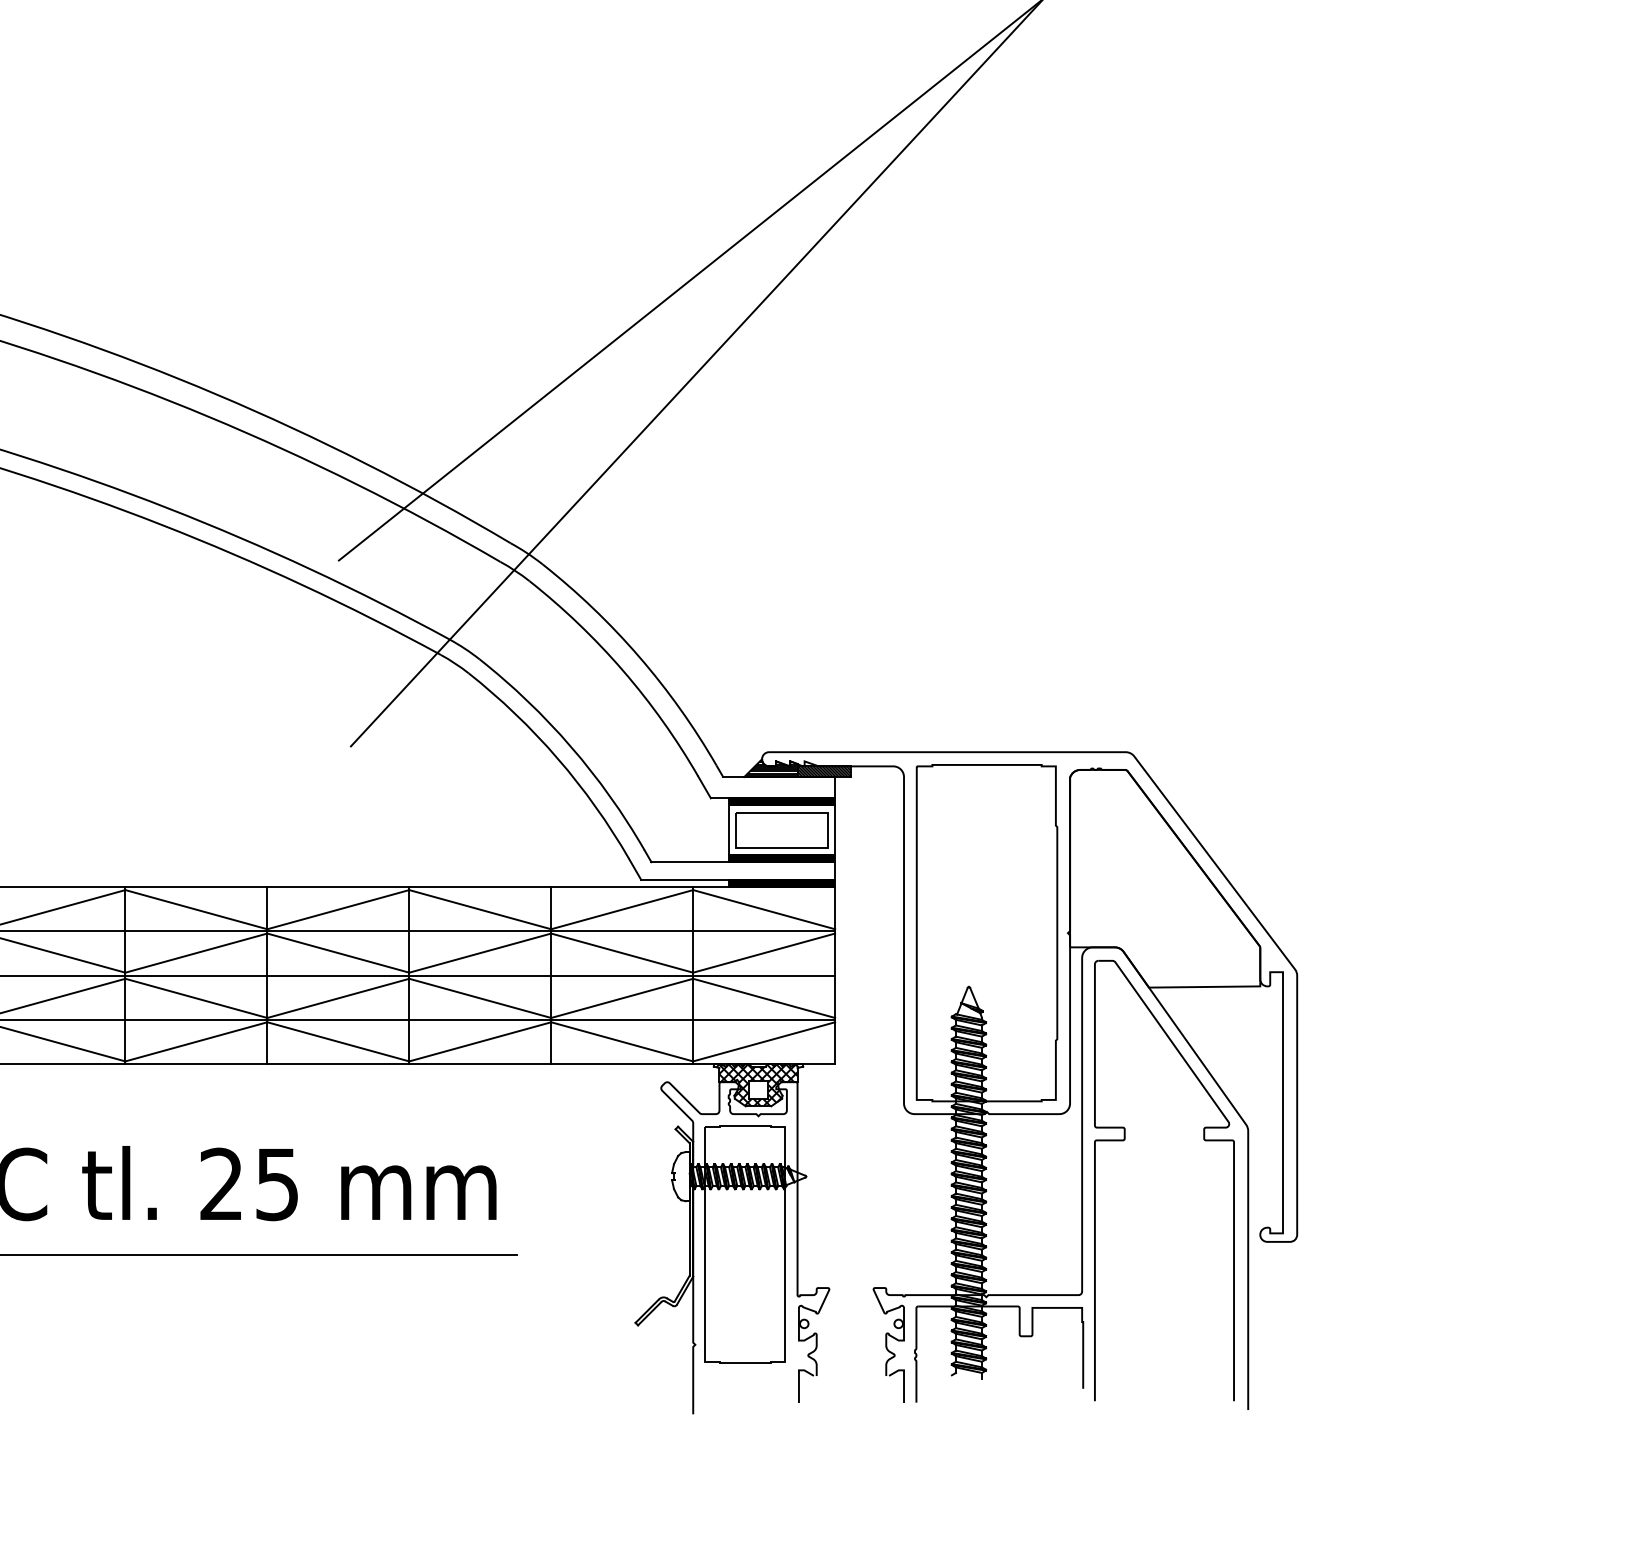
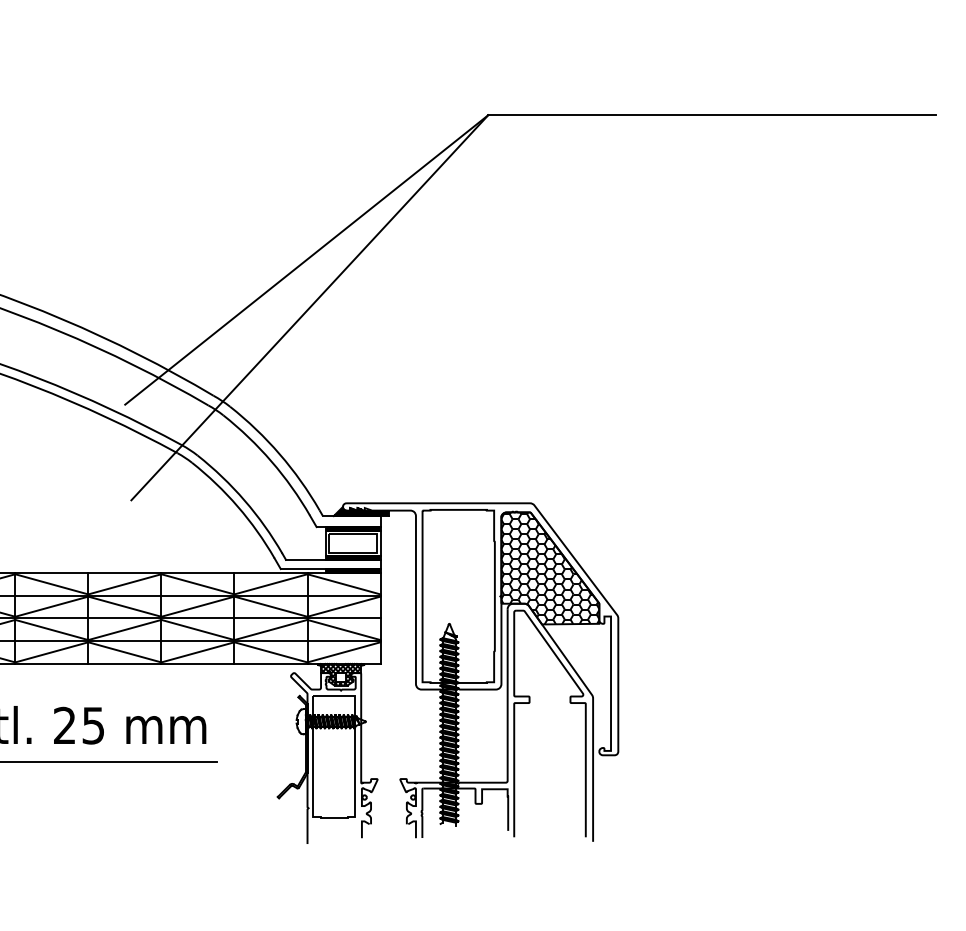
hatch: (1165, 878) -> (550, 568), added

